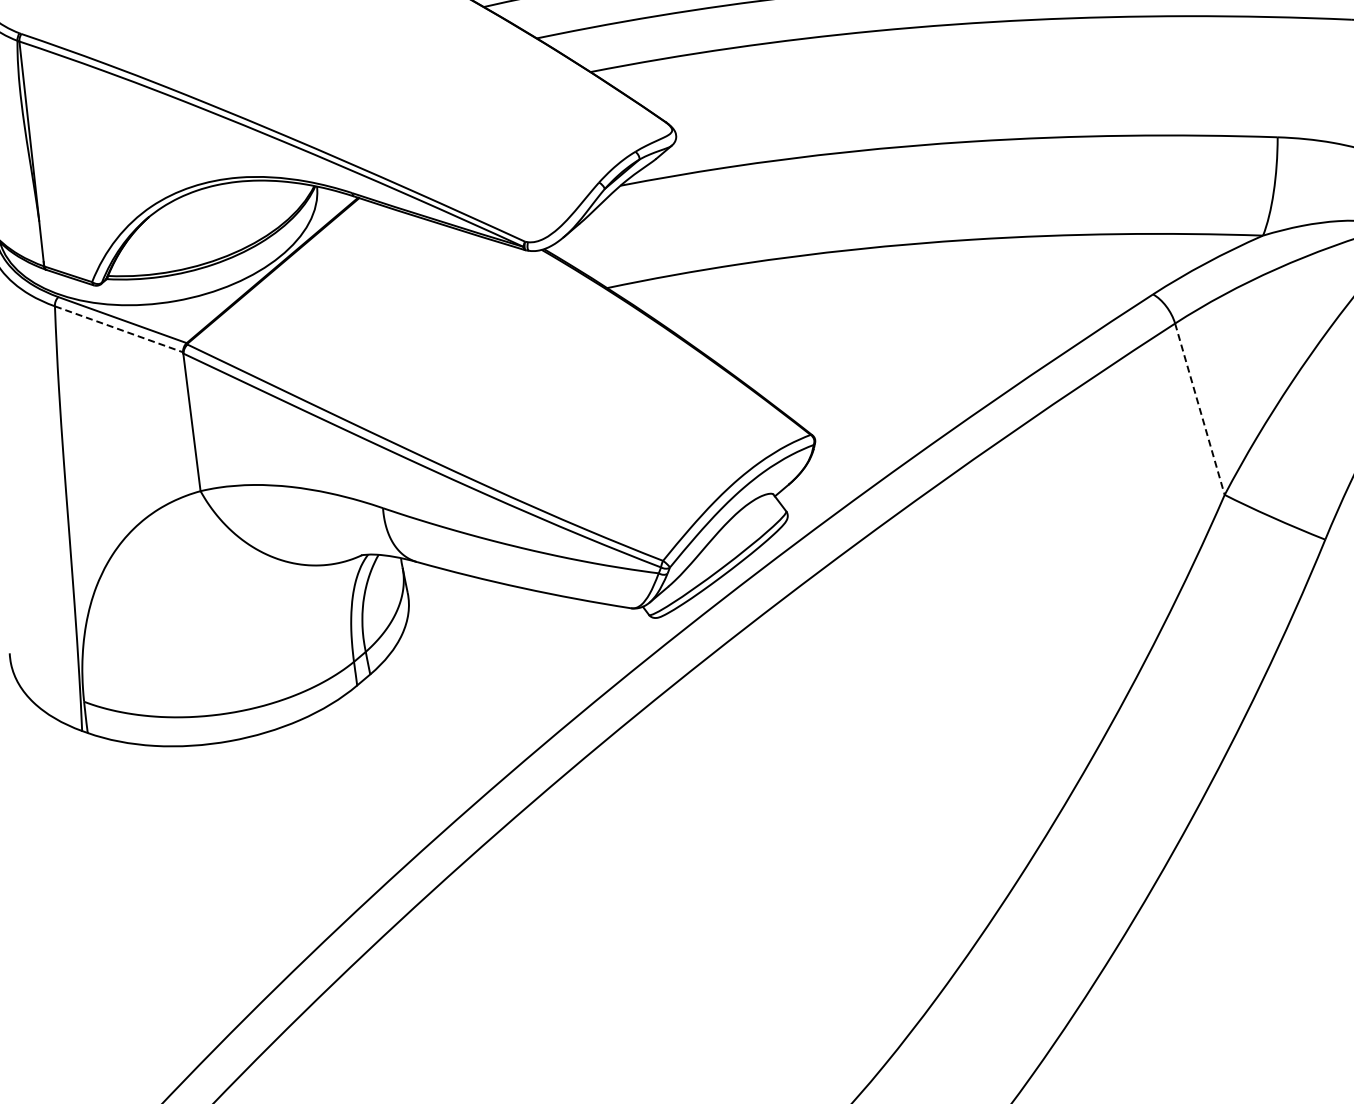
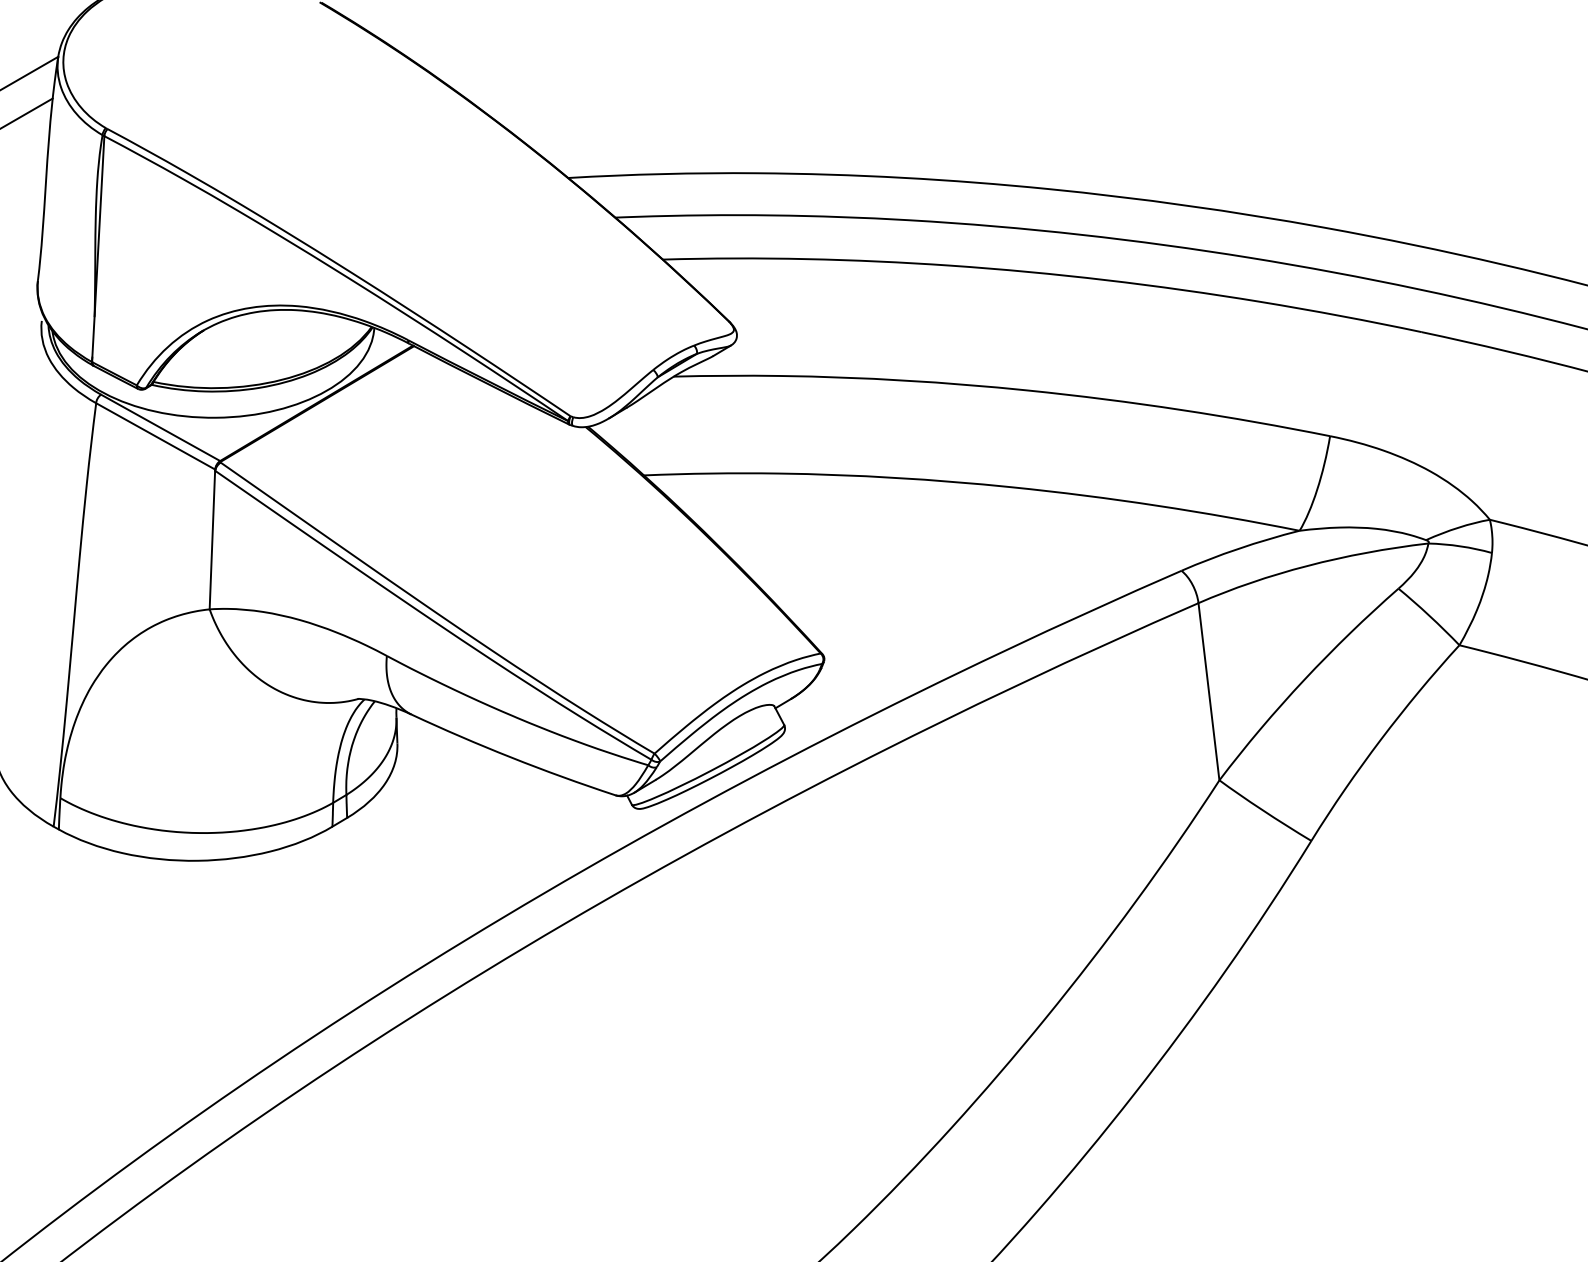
line: (119, 329) -> (156, 436), dashed -> solid
line: (1200, 409) -> (1209, 692), dashed -> solid

